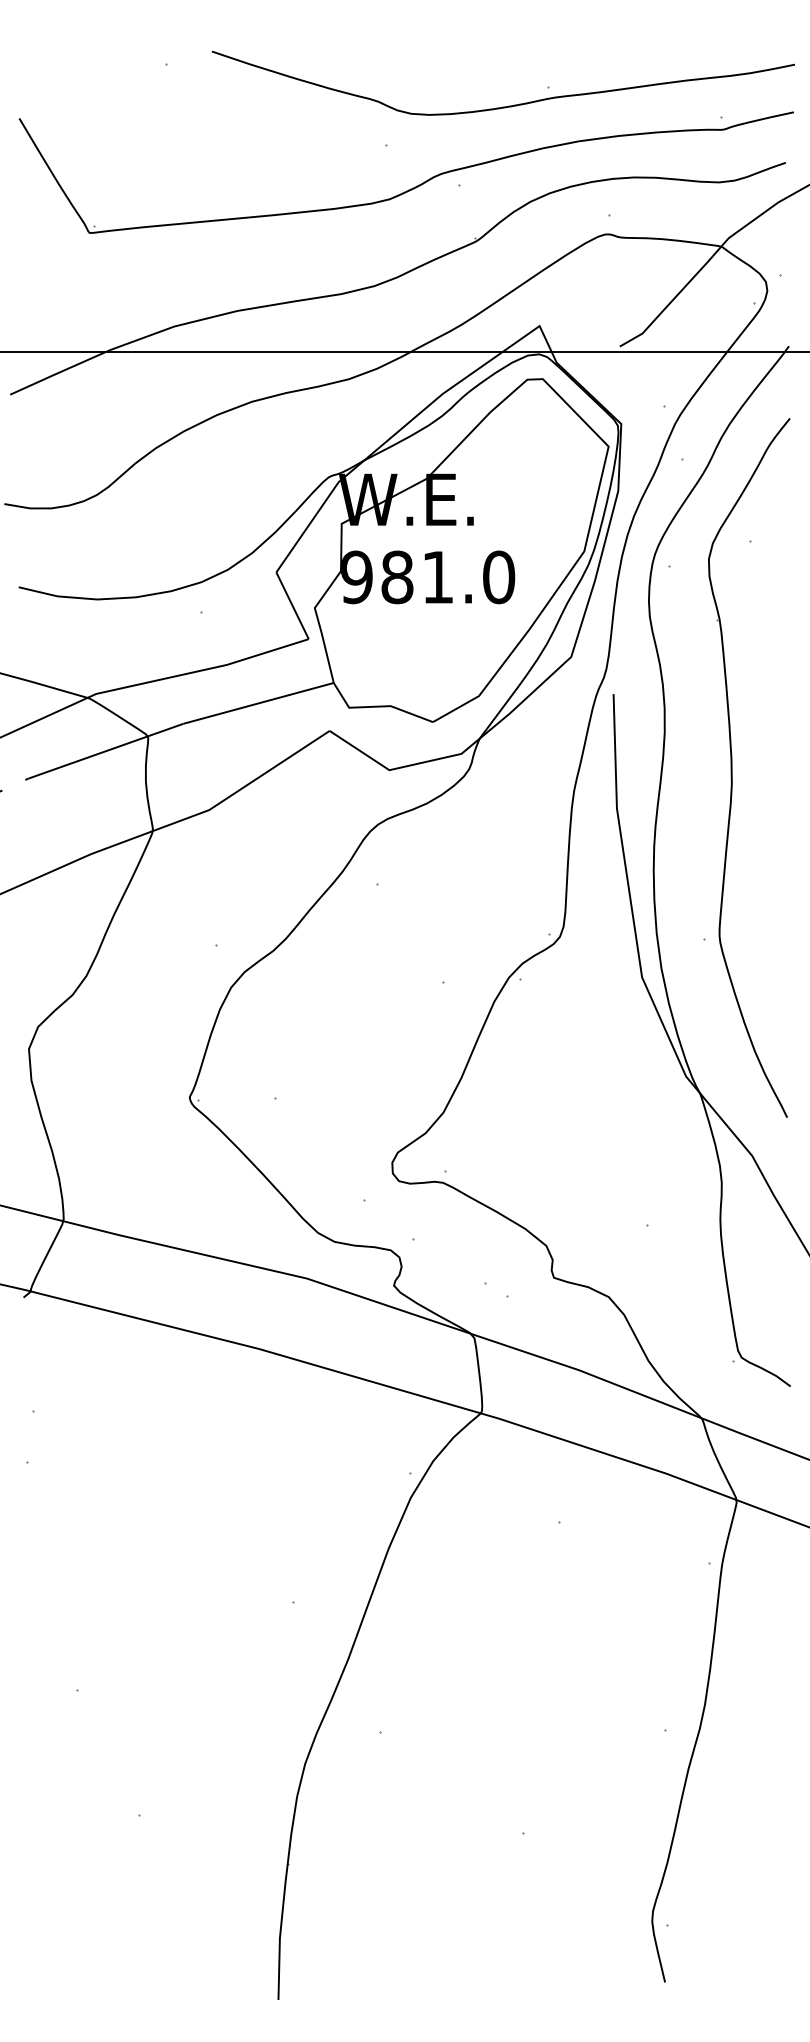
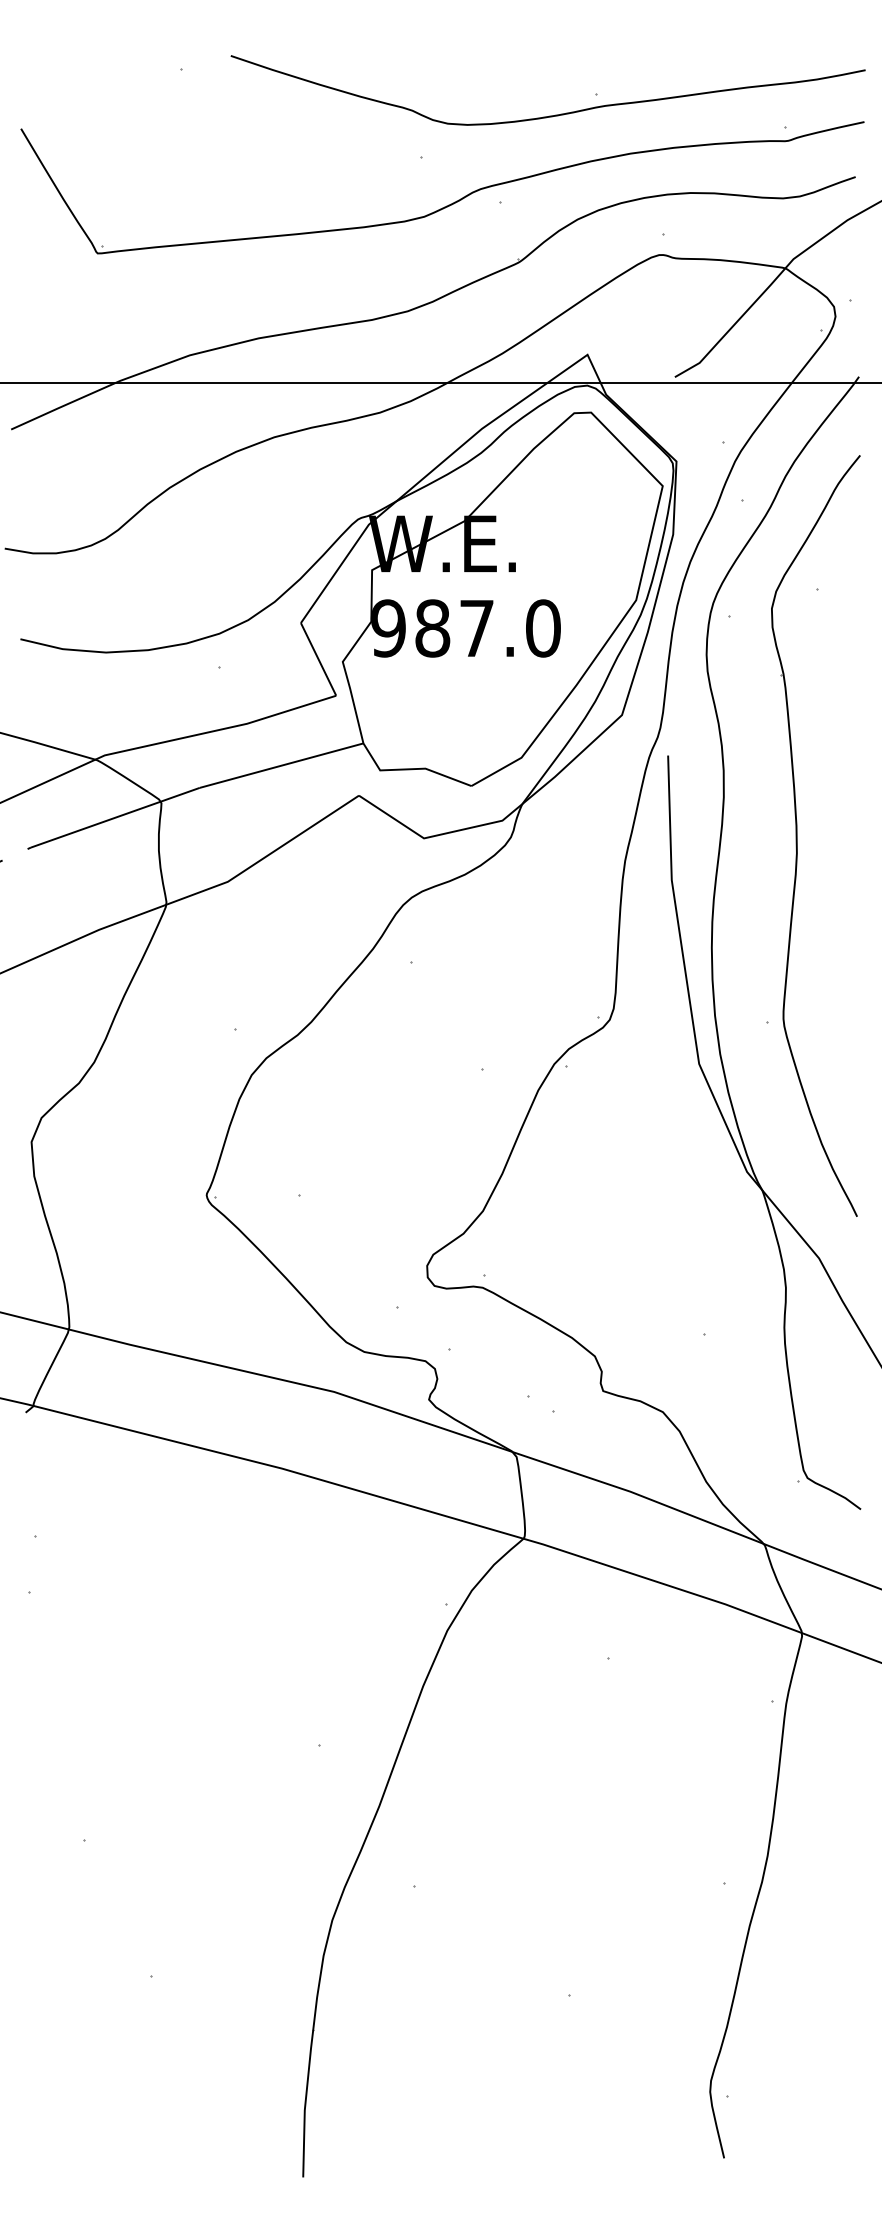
text: (437, 577) -> (476, 628), 981.0 -> 987.0

